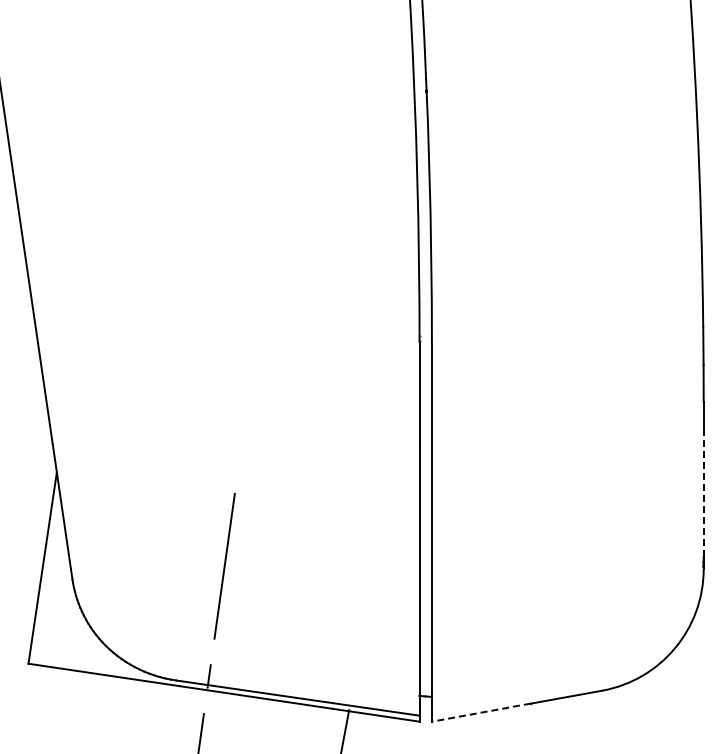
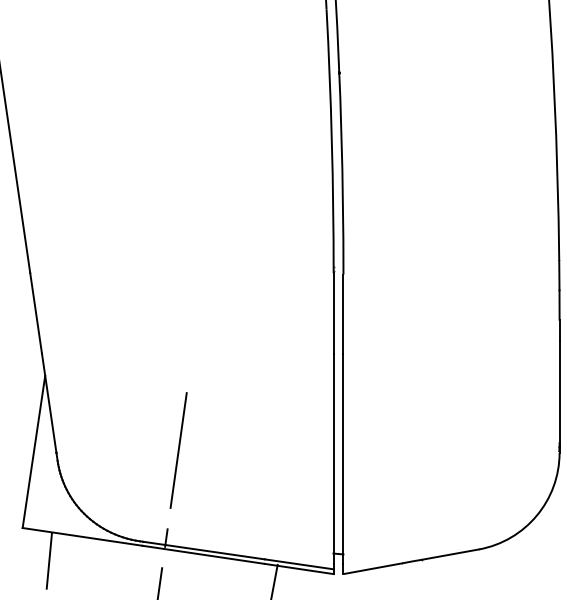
line: (703, 493) -> (559, 392), dashed -> solid
line: (61, 705) -> (48, 561), added
line: (482, 712) -> (383, 566), dashed -> solid

